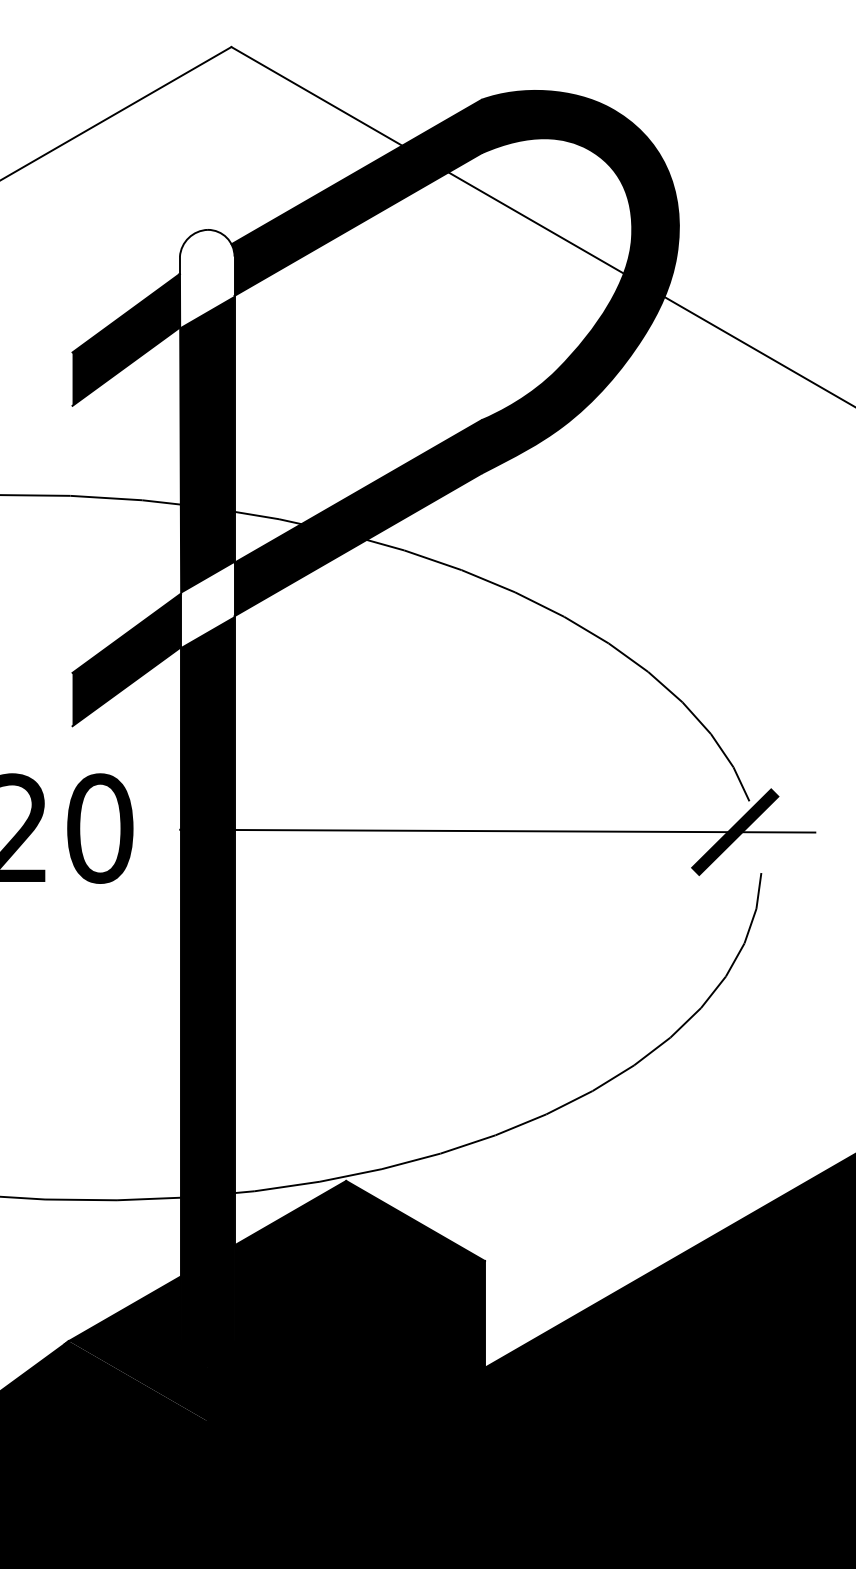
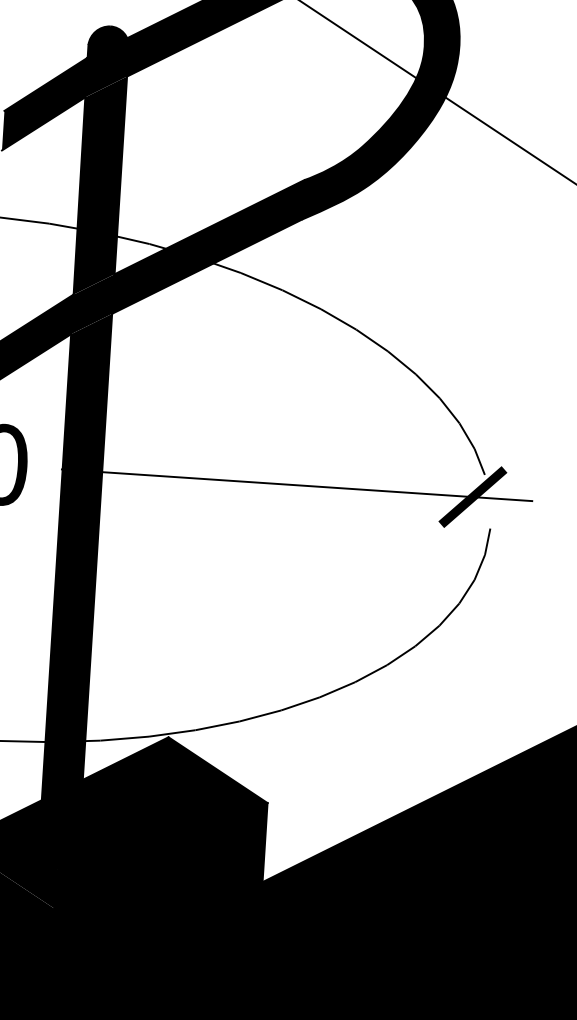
fill: (206, 278) -> (107, 62), added
fill: (207, 604) -> (92, 303), added

